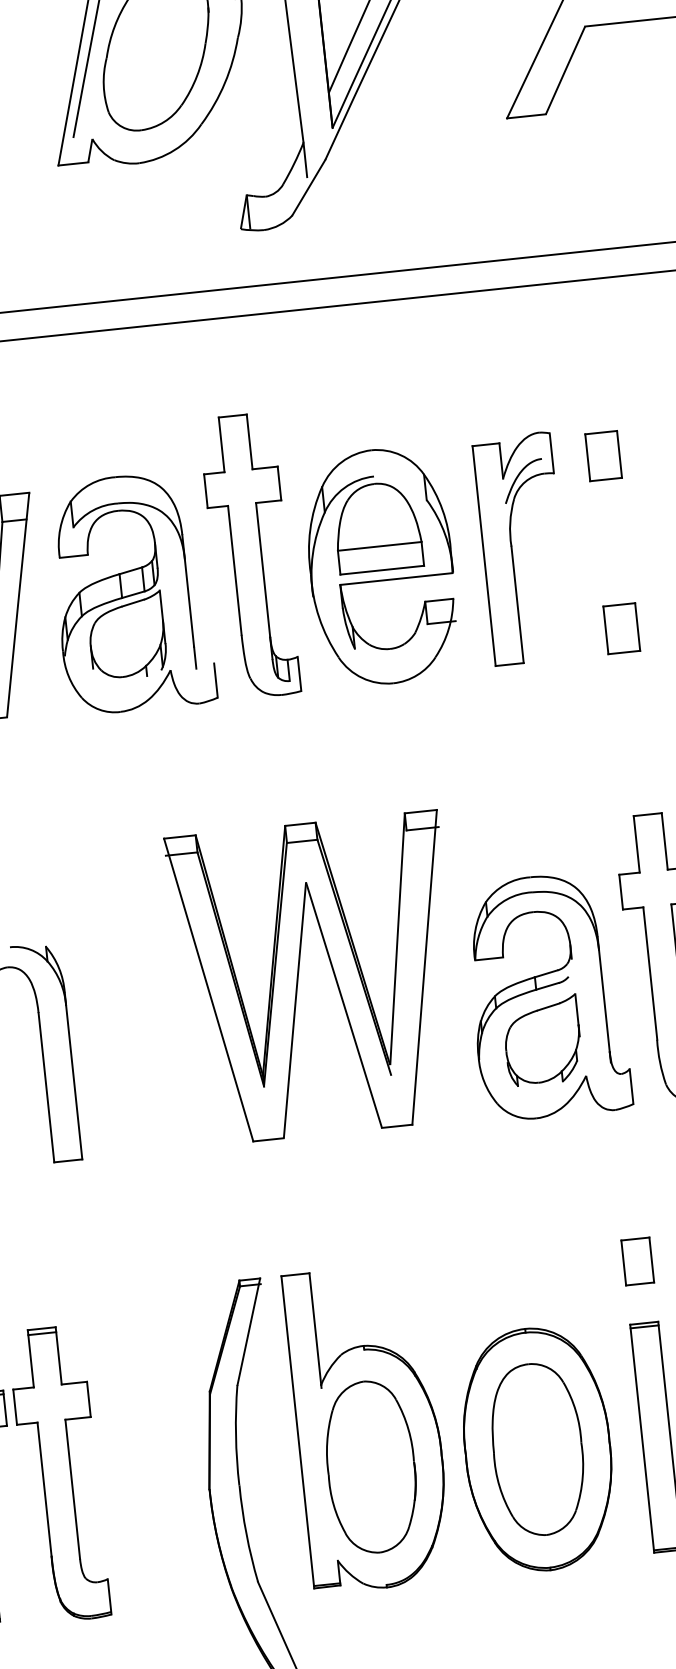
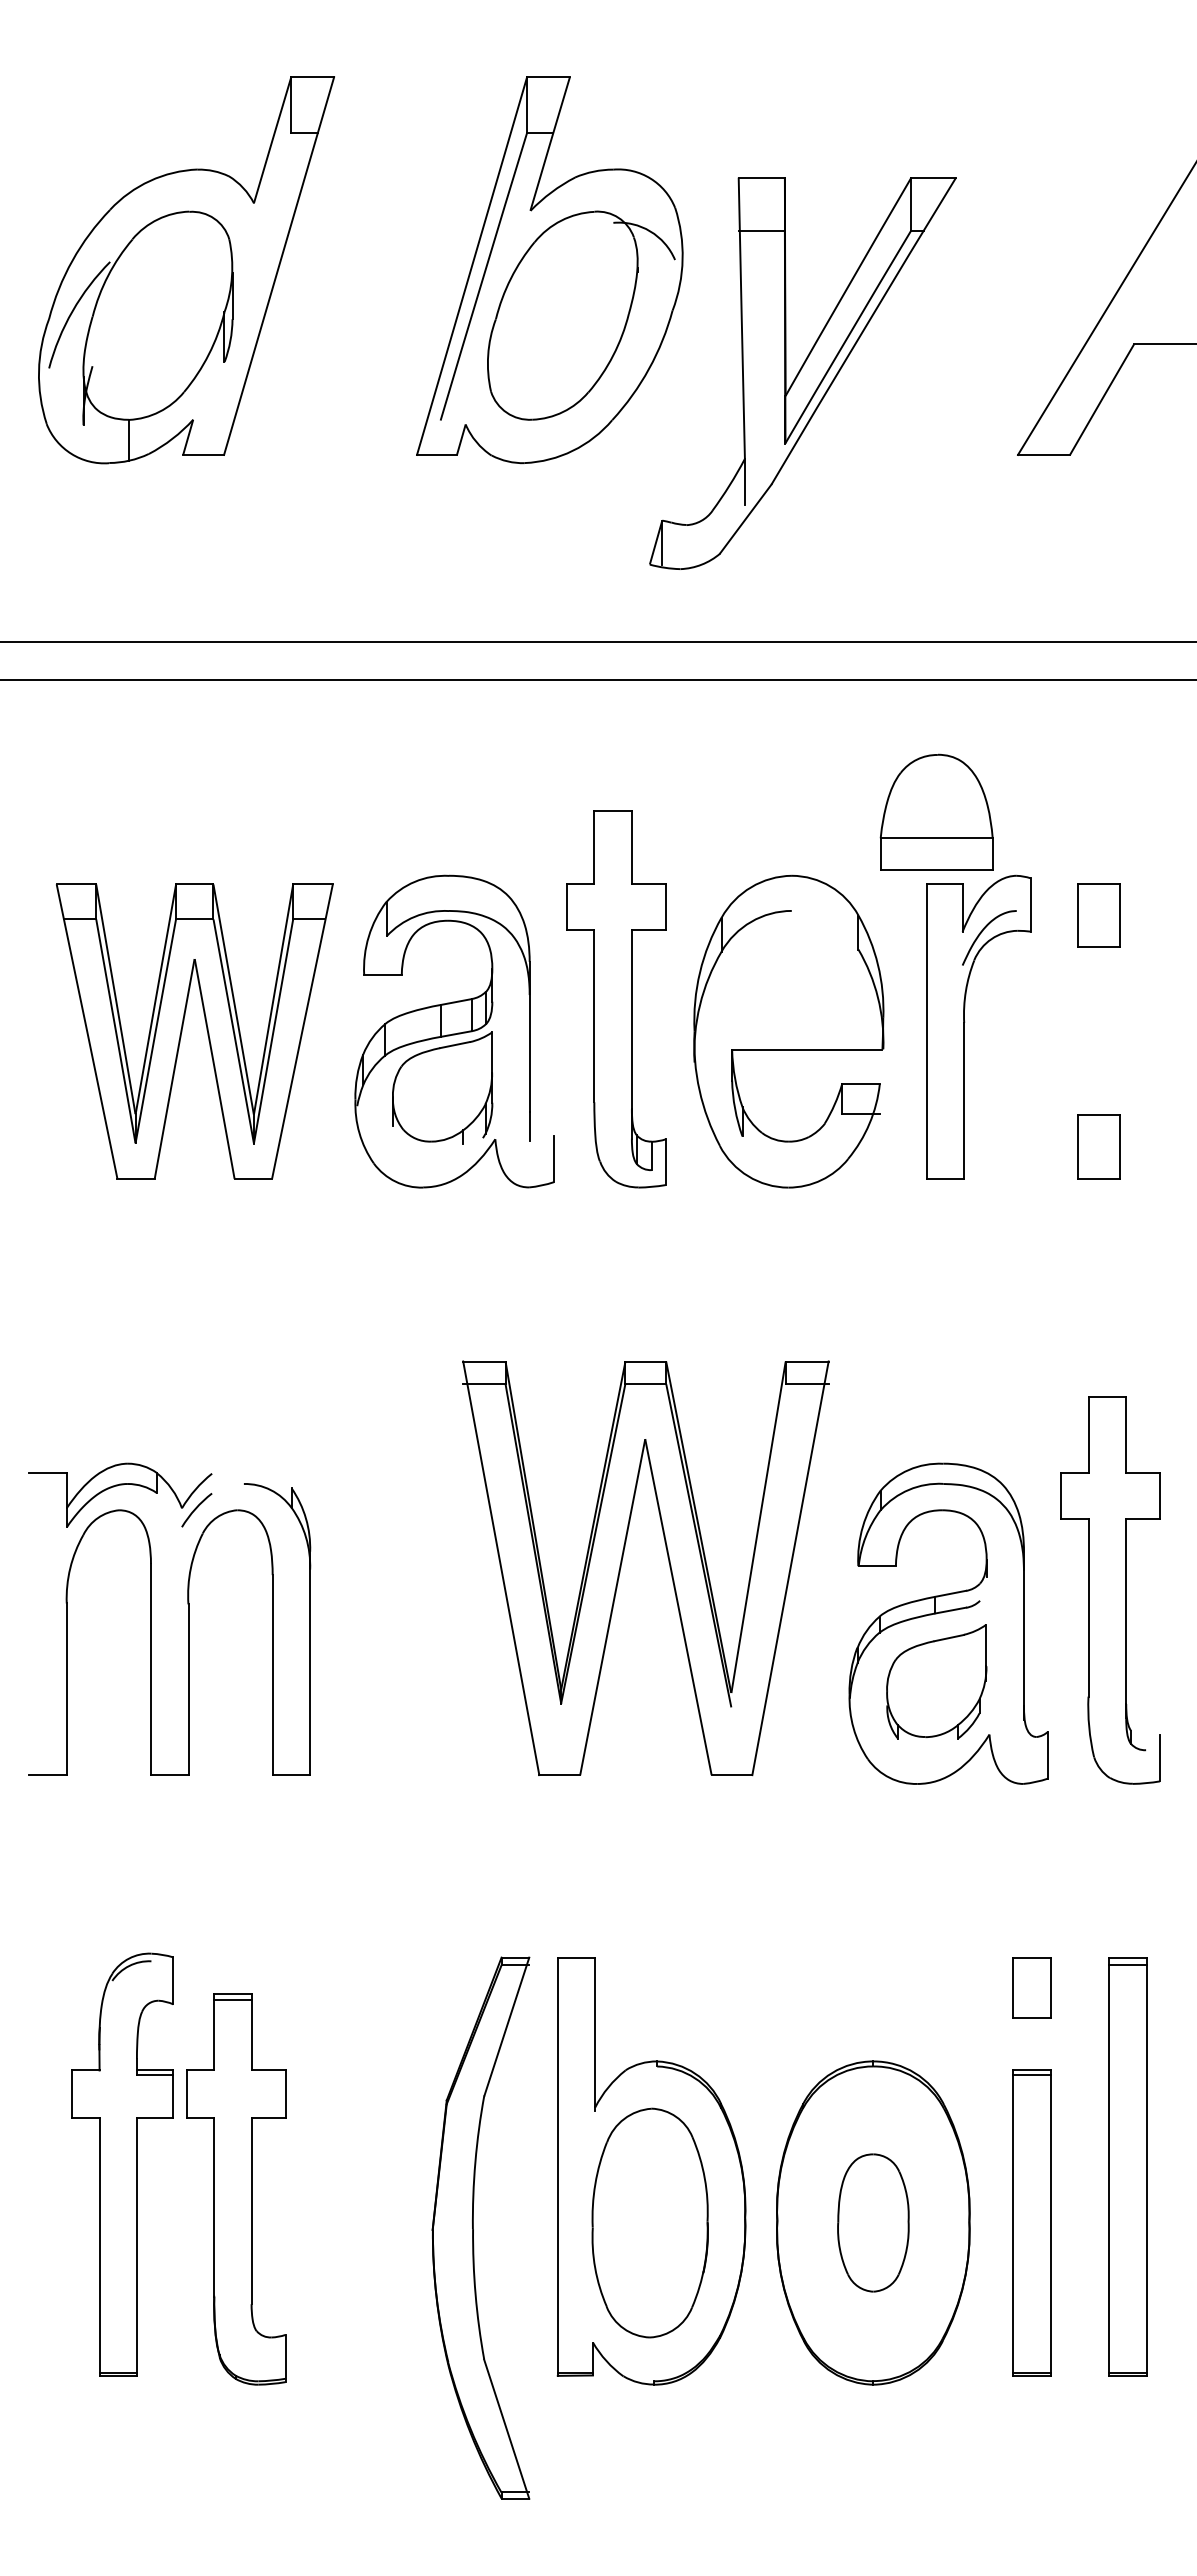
part: (377, 526) -> (936, 811), moved
part: (537, 1449) -> (873, 2222), size x0.6

